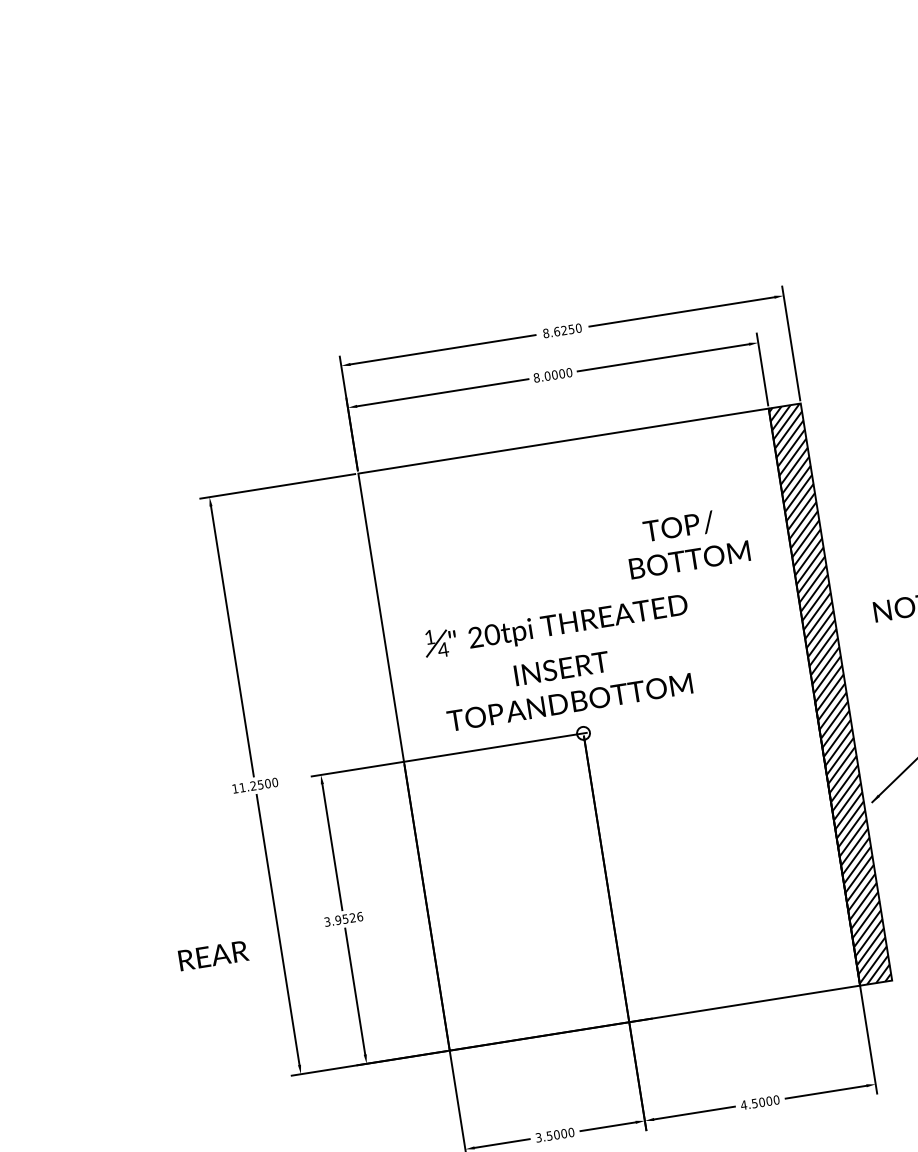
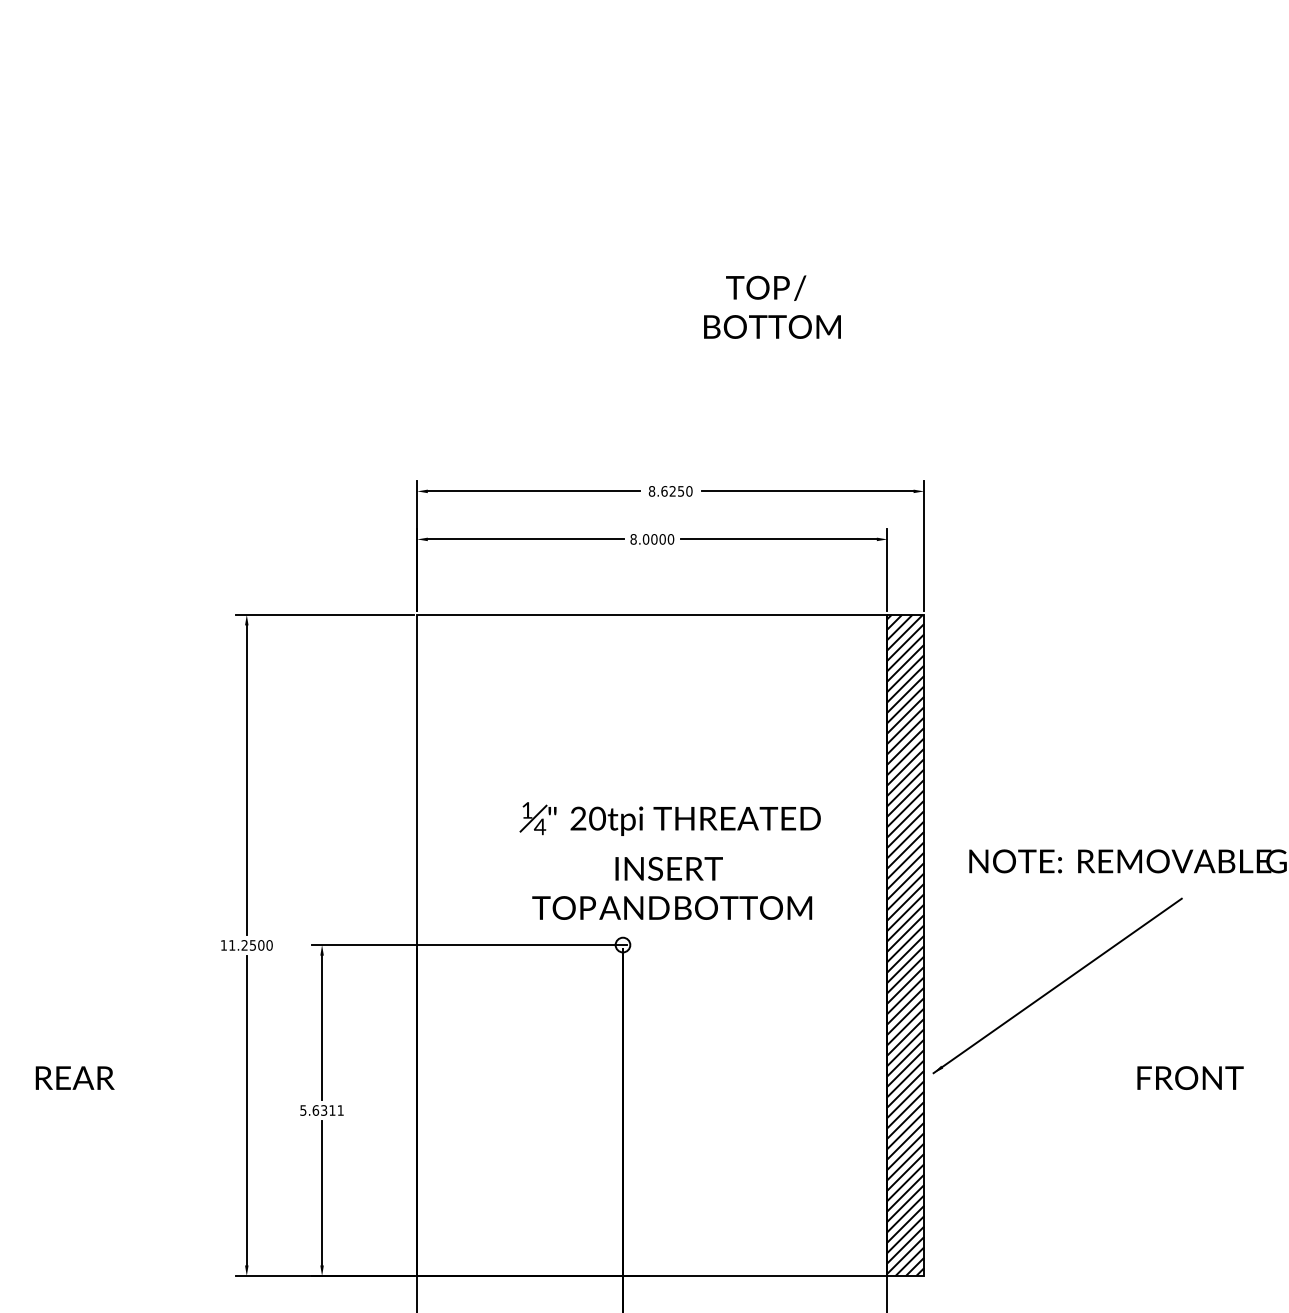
text: (686, 542) -> (772, 306), moved
part: (560, 661) -> (669, 860), moved
text: (344, 919) -> (322, 1110), 3.9526 -> 5.6311
text: (212, 955) -> (74, 1077), moved

